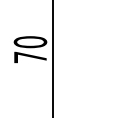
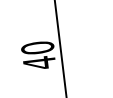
text: (30, 57) -> (39, 63), 70 -> 40

